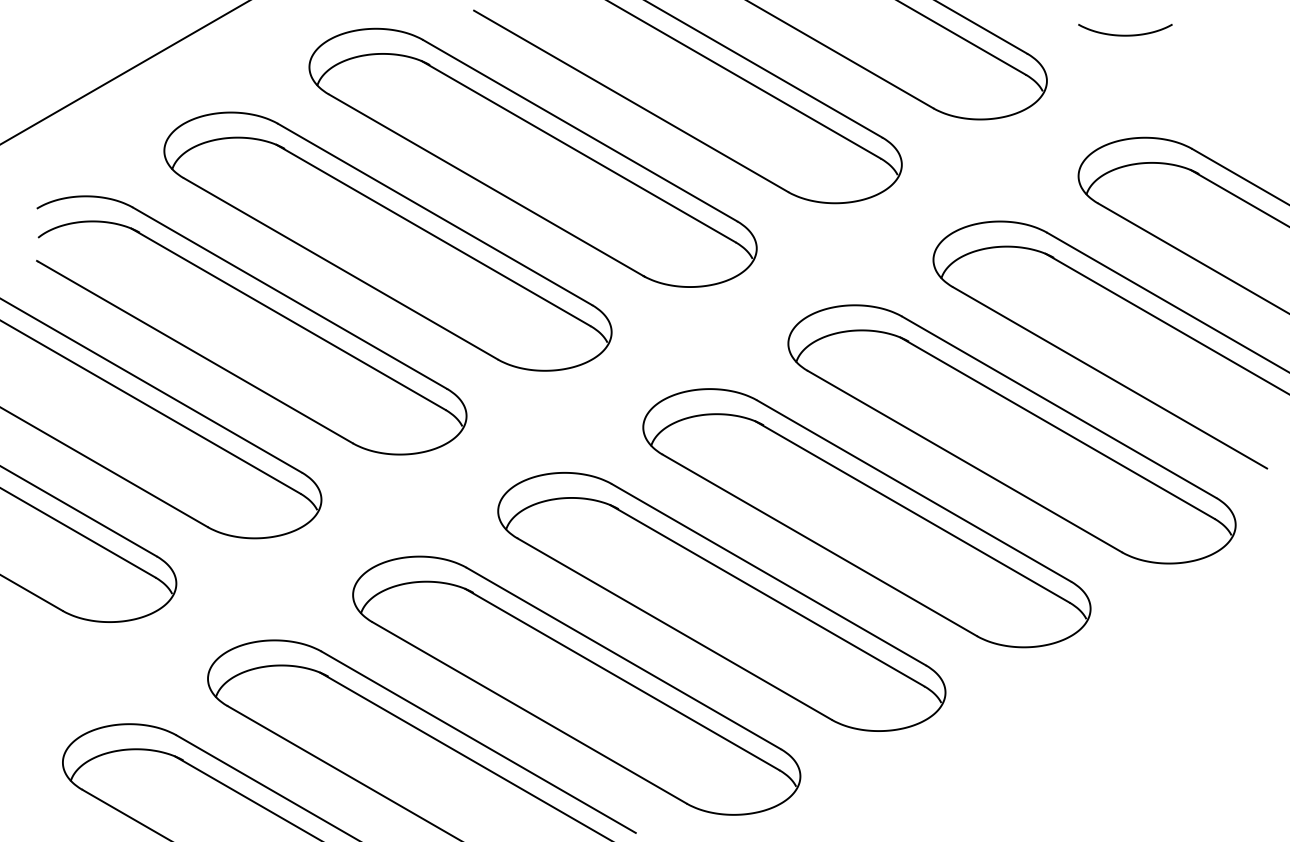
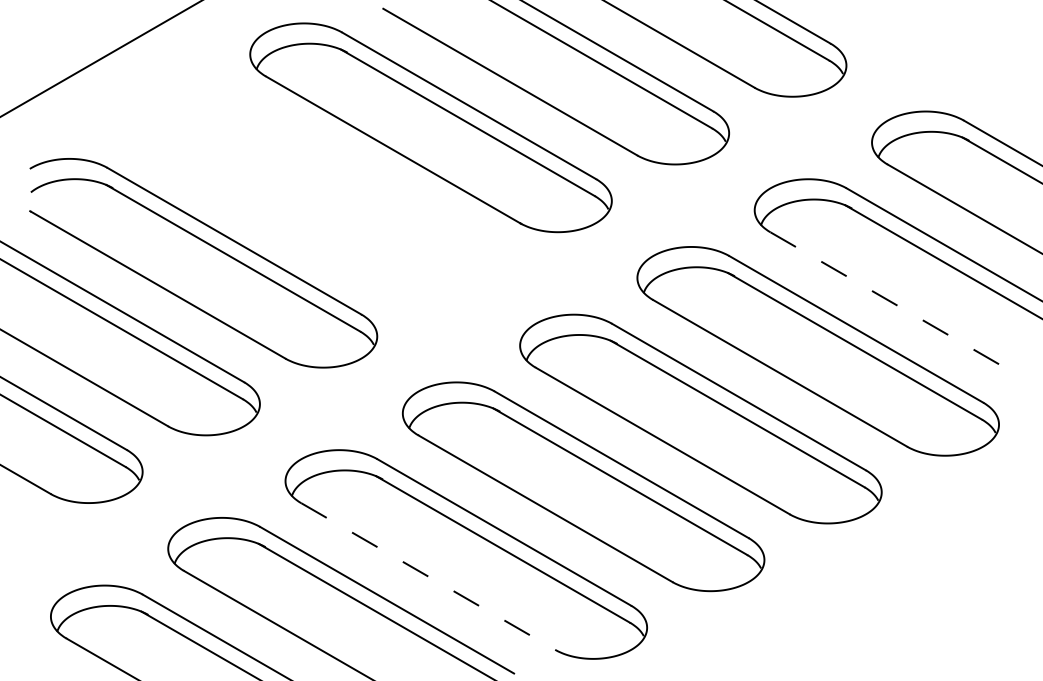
curve: (1124, 35) -> (909, 28), removed
part: (387, 241) -> (313, 195), removed
line: (1110, 377) -> (897, 305), solid -> dashed
line: (529, 712) -> (428, 576), solid -> dashed

